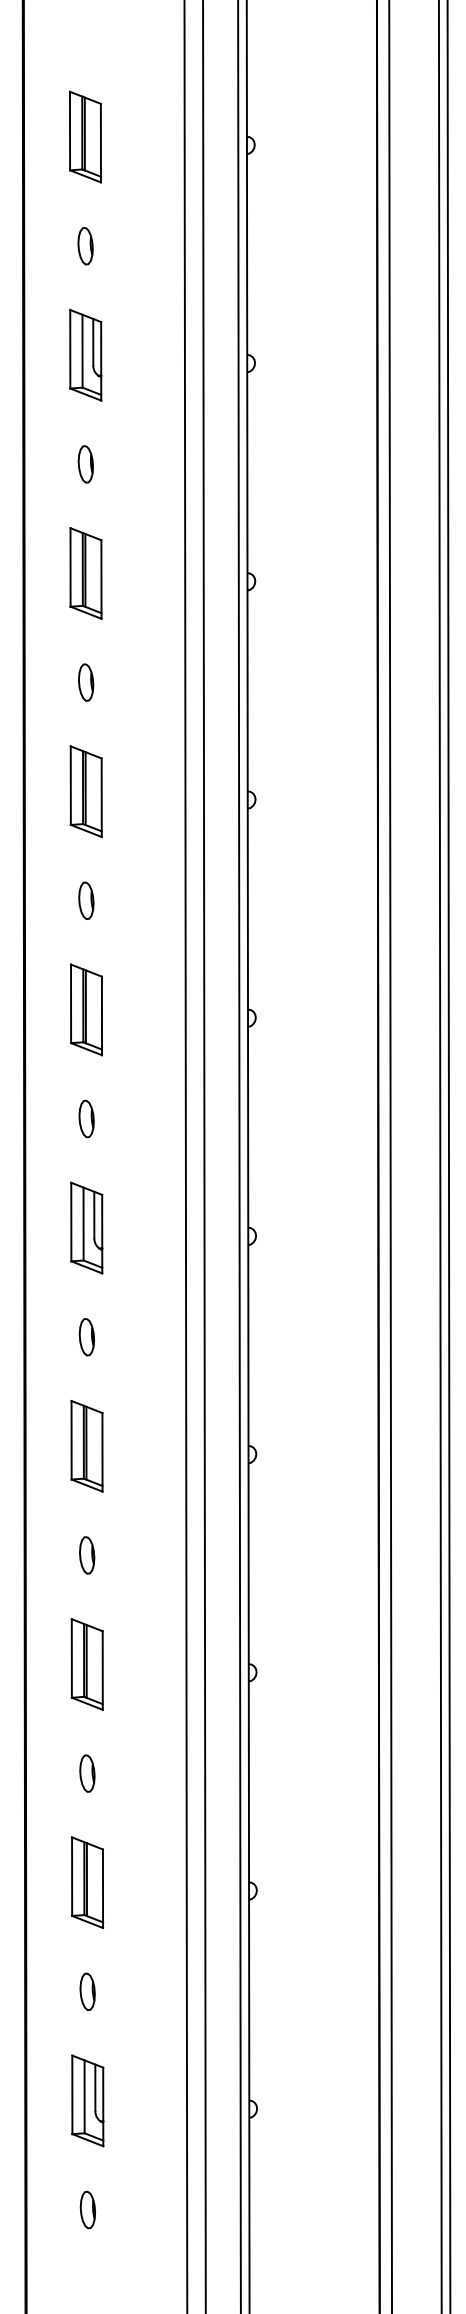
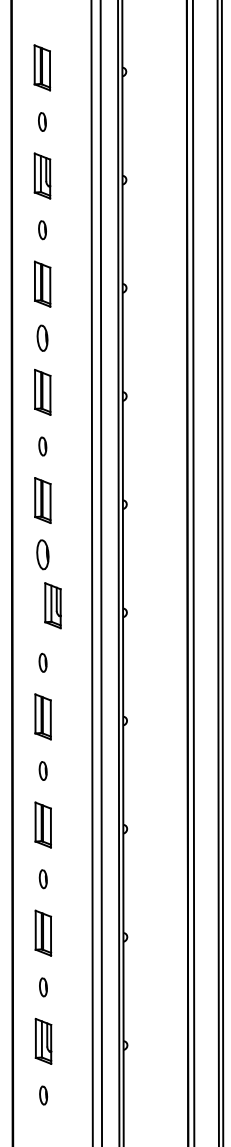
part: (85, 682) -> (42, 338), size x1.4
part: (85, 1118) -> (42, 554), size x1.6
part: (85, 1227) -> (52, 605), moved

